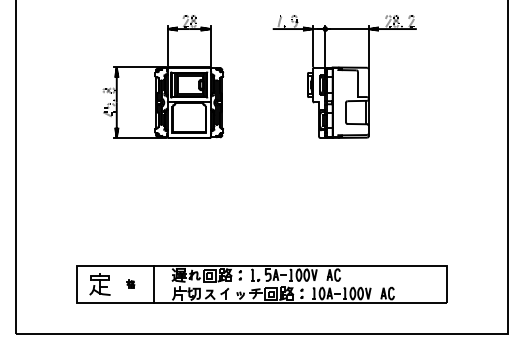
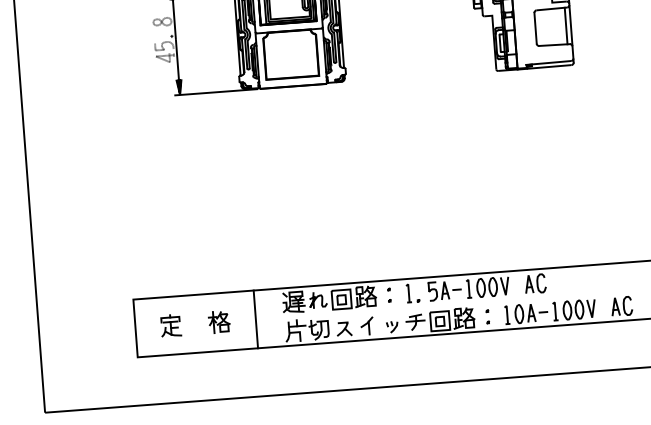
part: (99, 284) -> (170, 326), size x0.62
part: (130, 284) -> (218, 322), size x1.67

